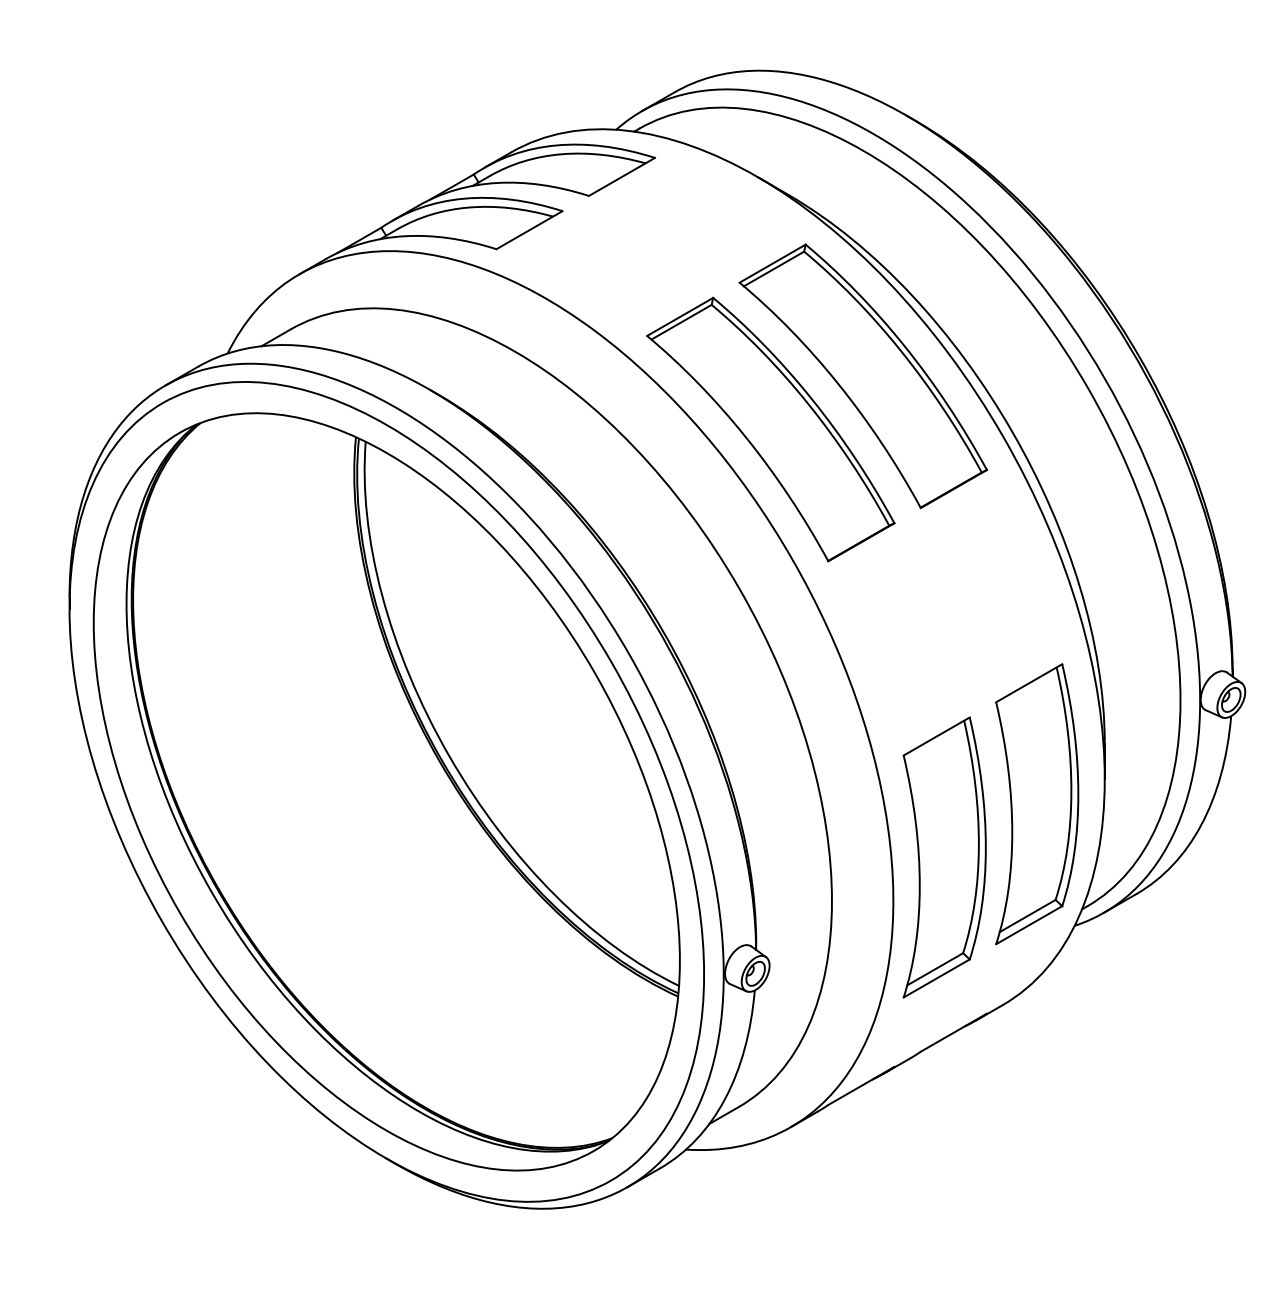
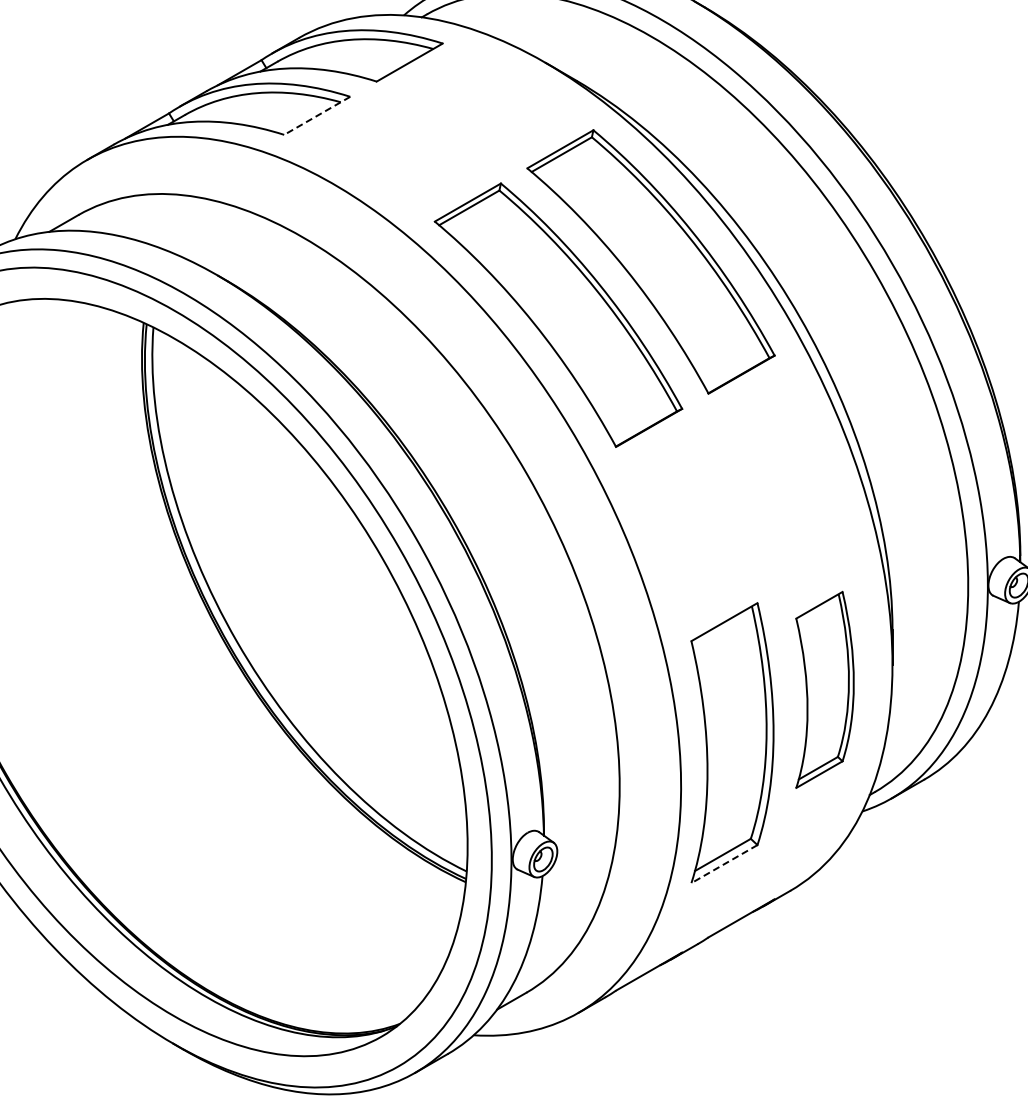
line: (529, 230) -> (317, 116), solid -> dashed
part: (1037, 804) -> (825, 690), size x0.7
line: (936, 978) -> (724, 864), solid -> dashed

